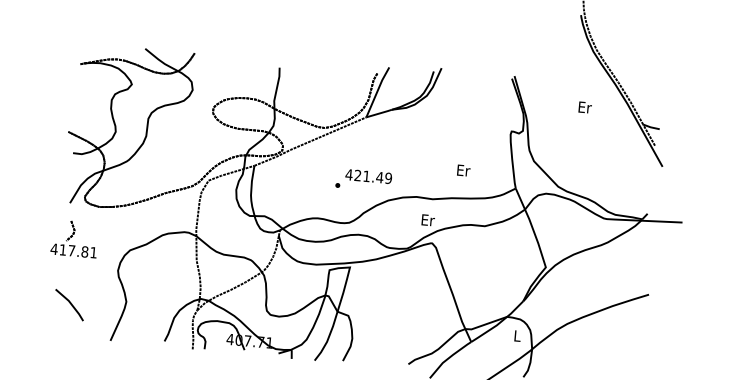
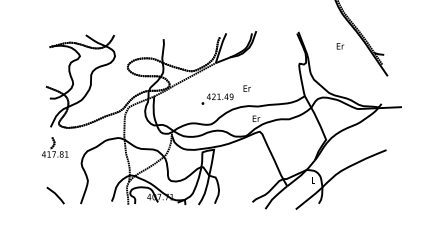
text: (462, 170) -> (246, 88), moved
line: (69, 304) -> (55, 195), moved

